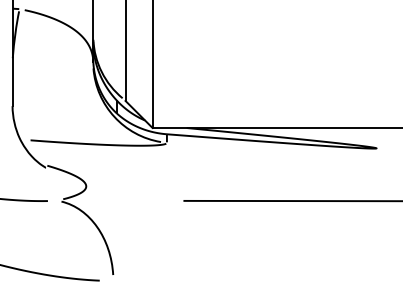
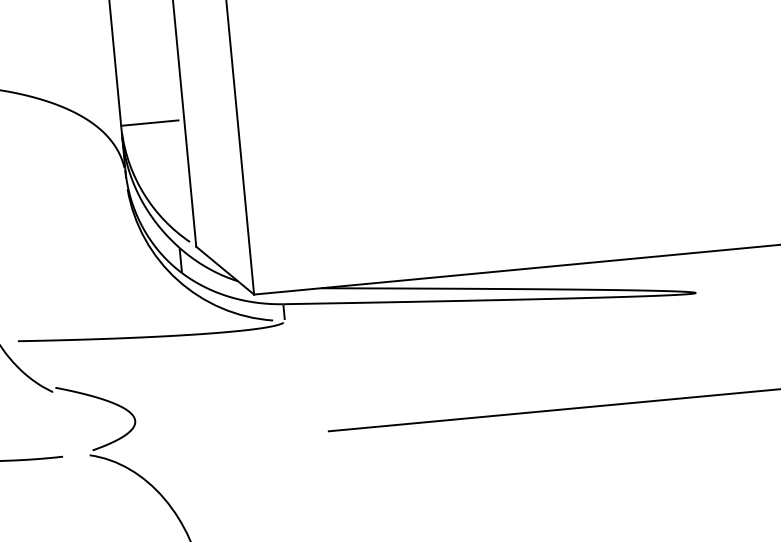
line: (107, 36) -> (149, 124), added

